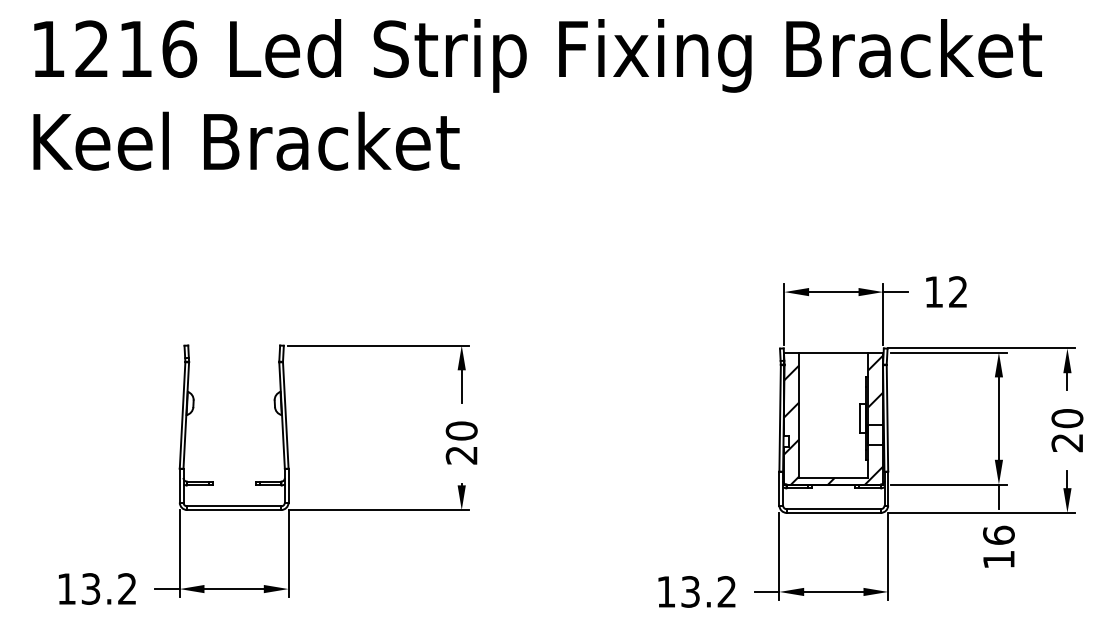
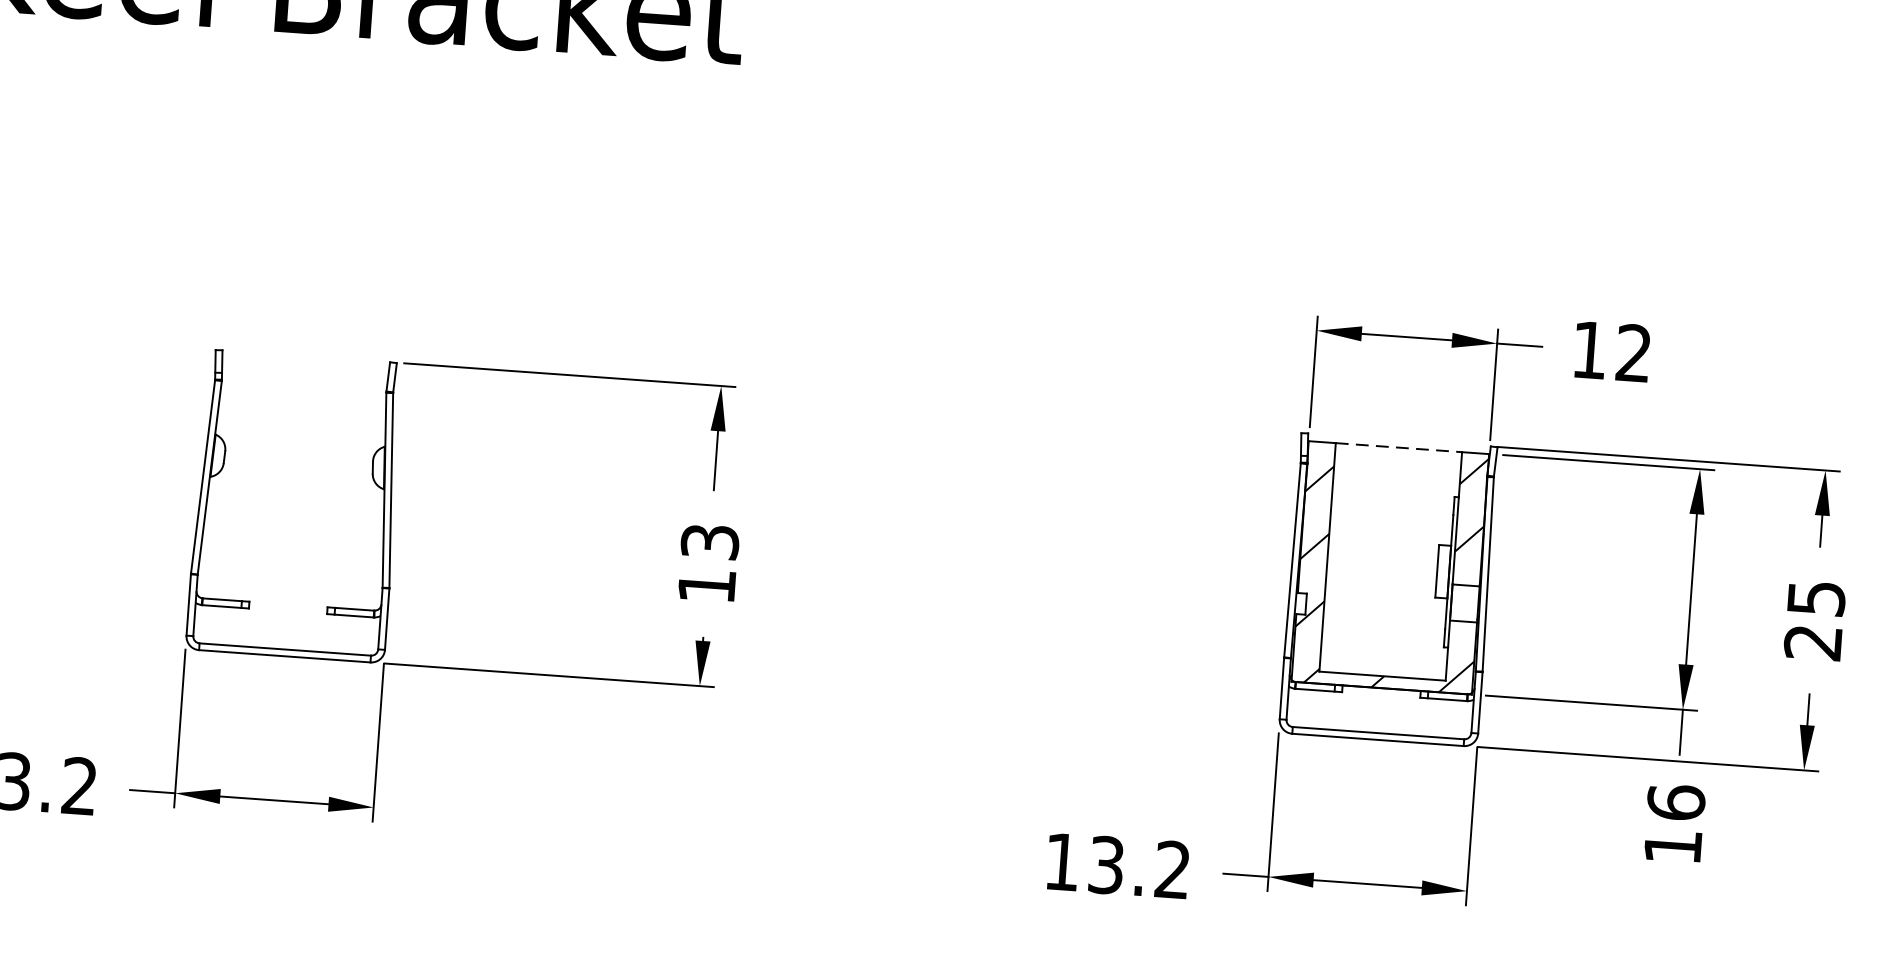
line: (833, 352) -> (1398, 447), solid -> dashed
text: (1067, 418) -> (1816, 598), 20 -> 25
text: (461, 442) -> (708, 562), 20 -> 13

